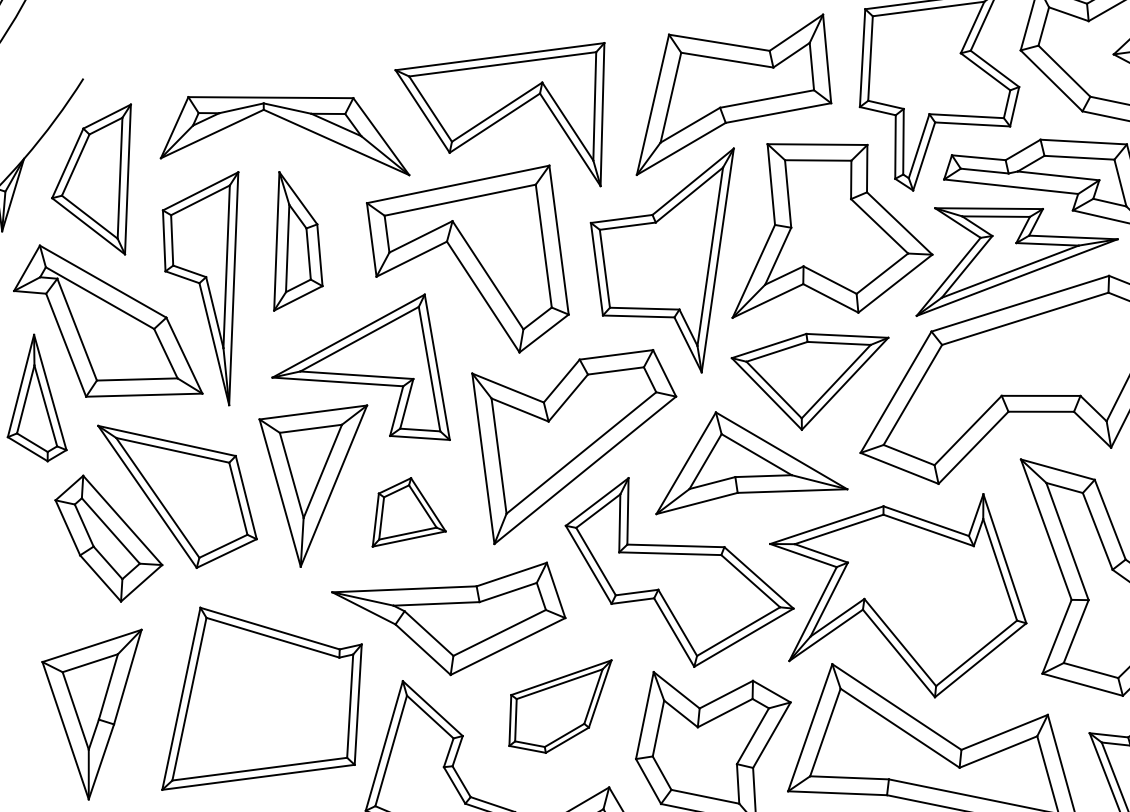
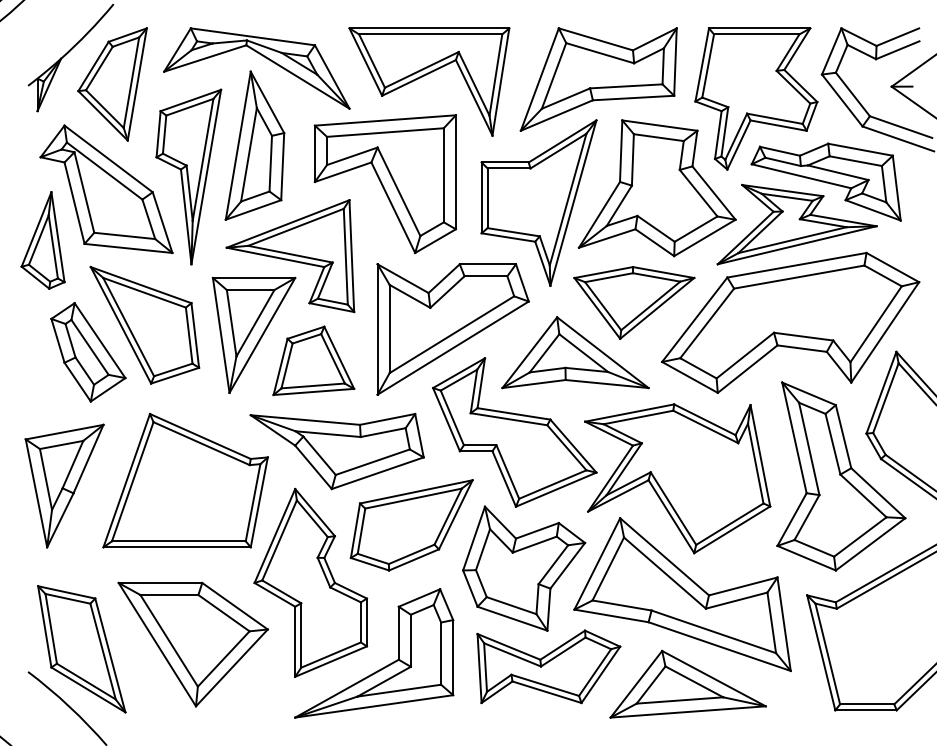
part: (291, 239) -> (254, 145), size x1.43
part: (404, 510) -> (313, 360), size x1.43
part: (560, 709) -> (411, 525), size x1.43

